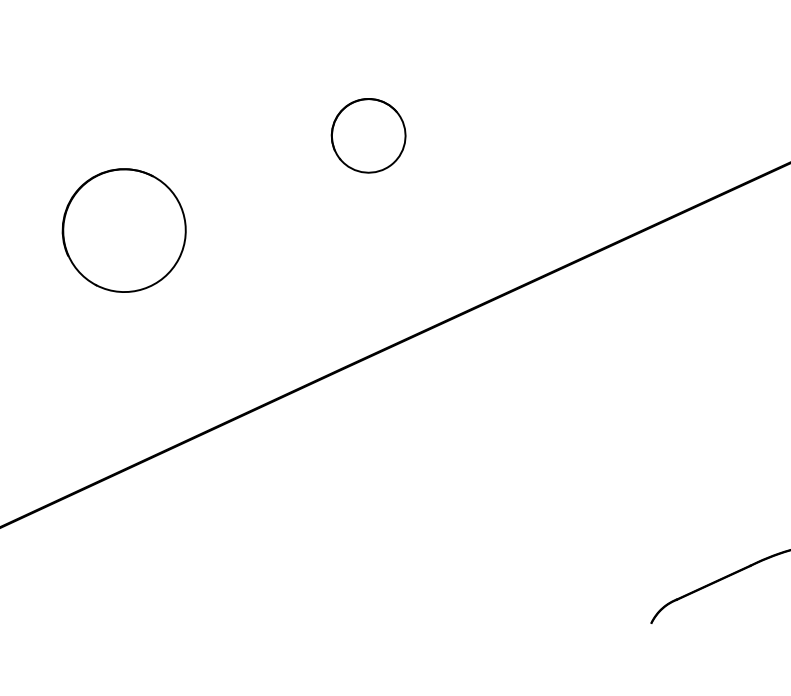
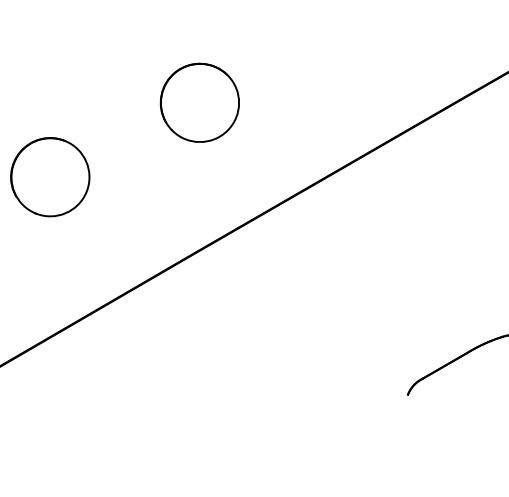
part: (368, 135) -> (199, 102), size x1.67

